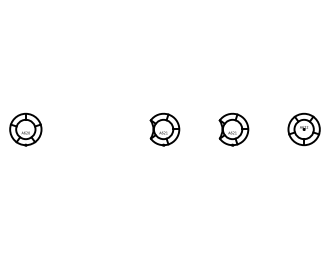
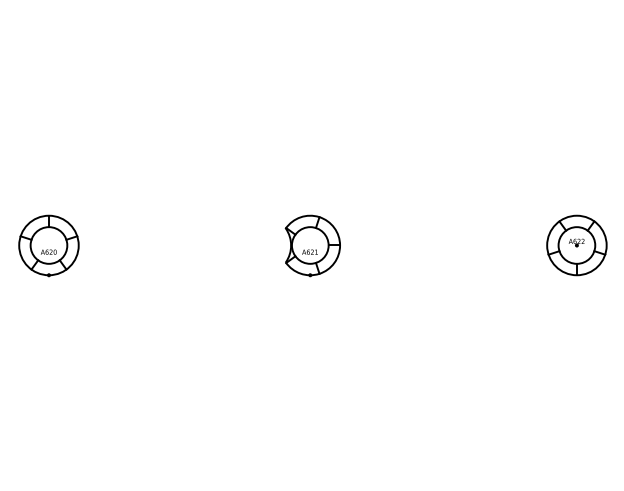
part: (233, 129) -> (442, 245), removed

